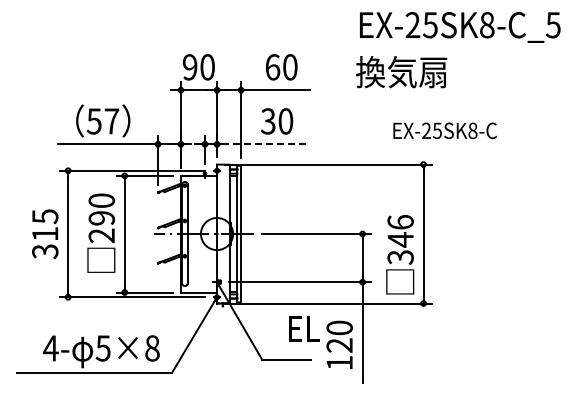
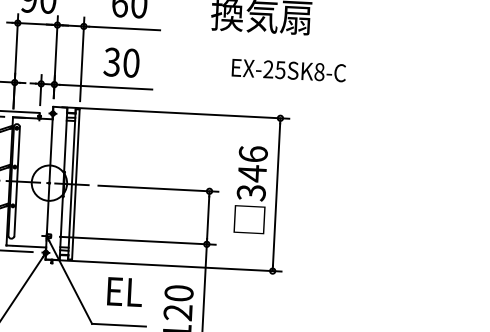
text: (444, 130) -> (288, 70), moved
line: (264, 144) -> (106, 87), dashed -> solid
text: (400, 254) -> (251, 189), moved
text: (304, 328) -> (124, 291), moved

